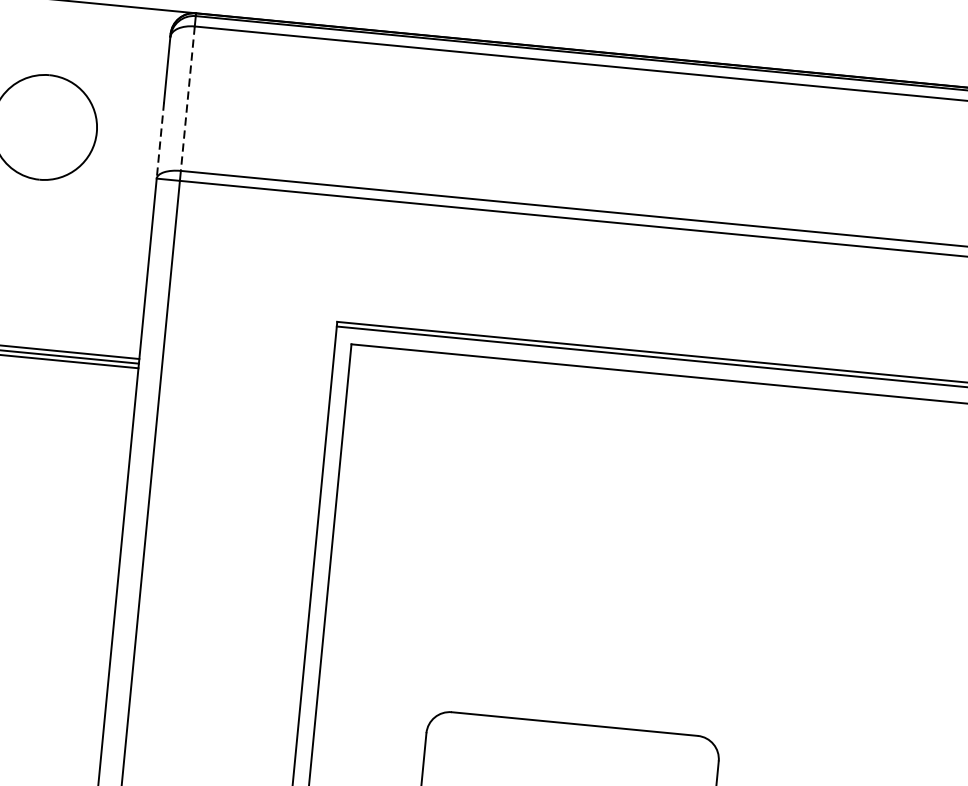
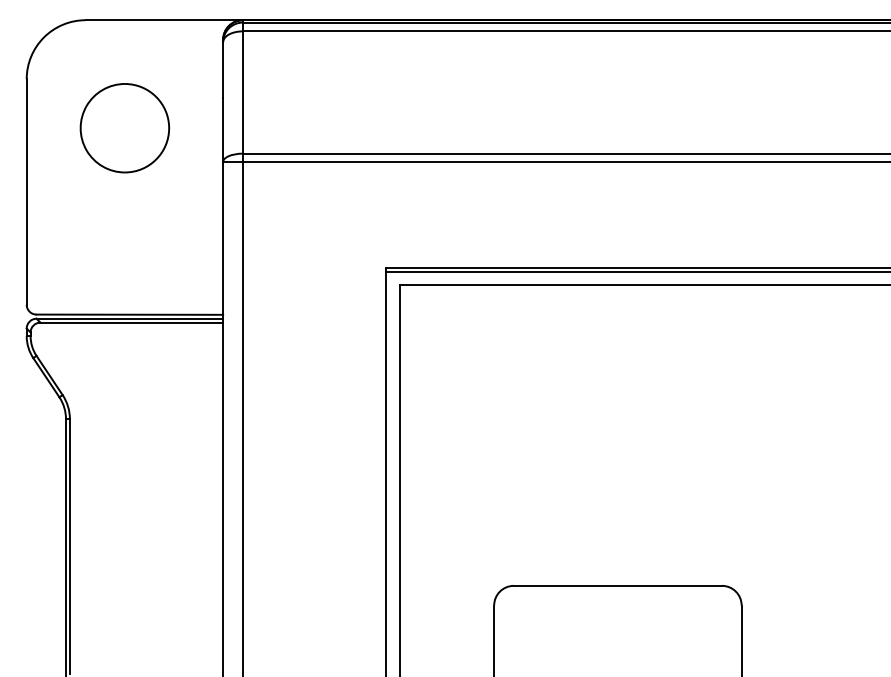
line: (187, 99) -> (242, 93), dashed -> solid
line: (160, 141) -> (223, 130), dashed -> solid

